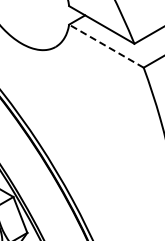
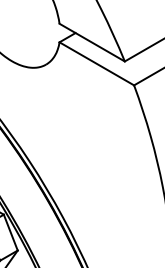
line: (106, 45) -> (96, 63), dashed -> solid

